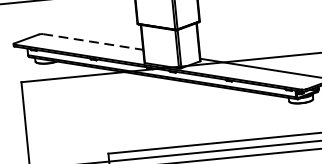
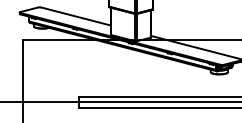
line: (93, 41) -> (76, 16), dashed -> solid

